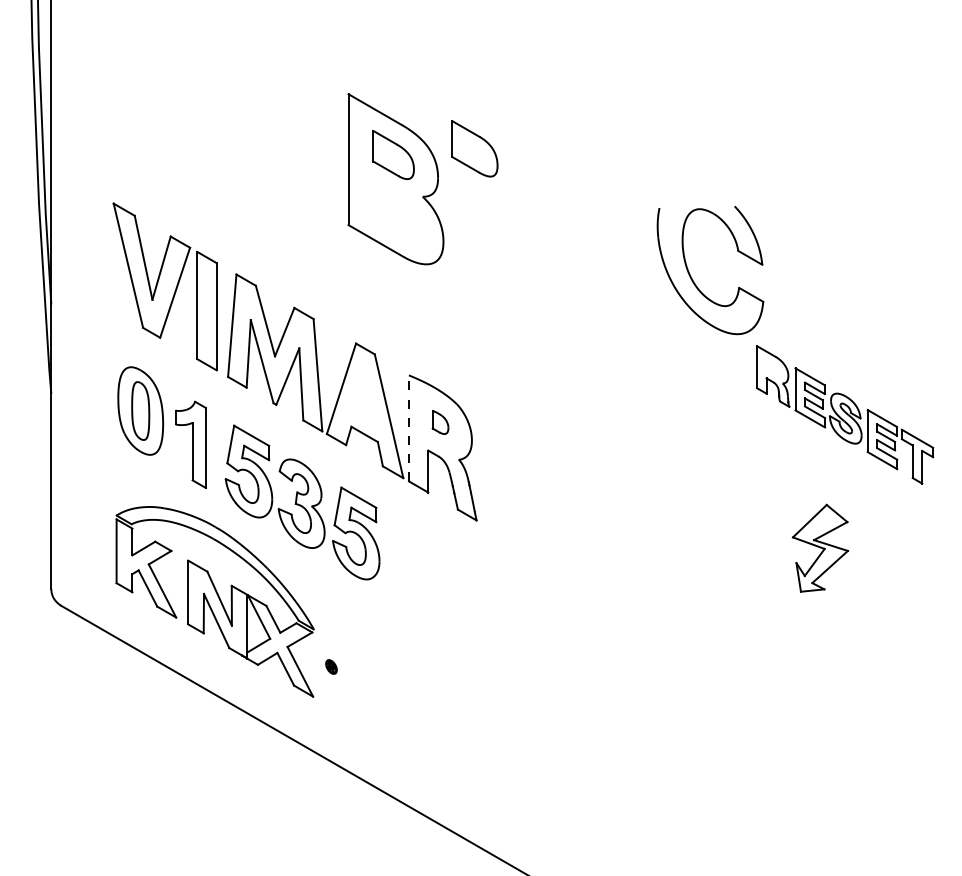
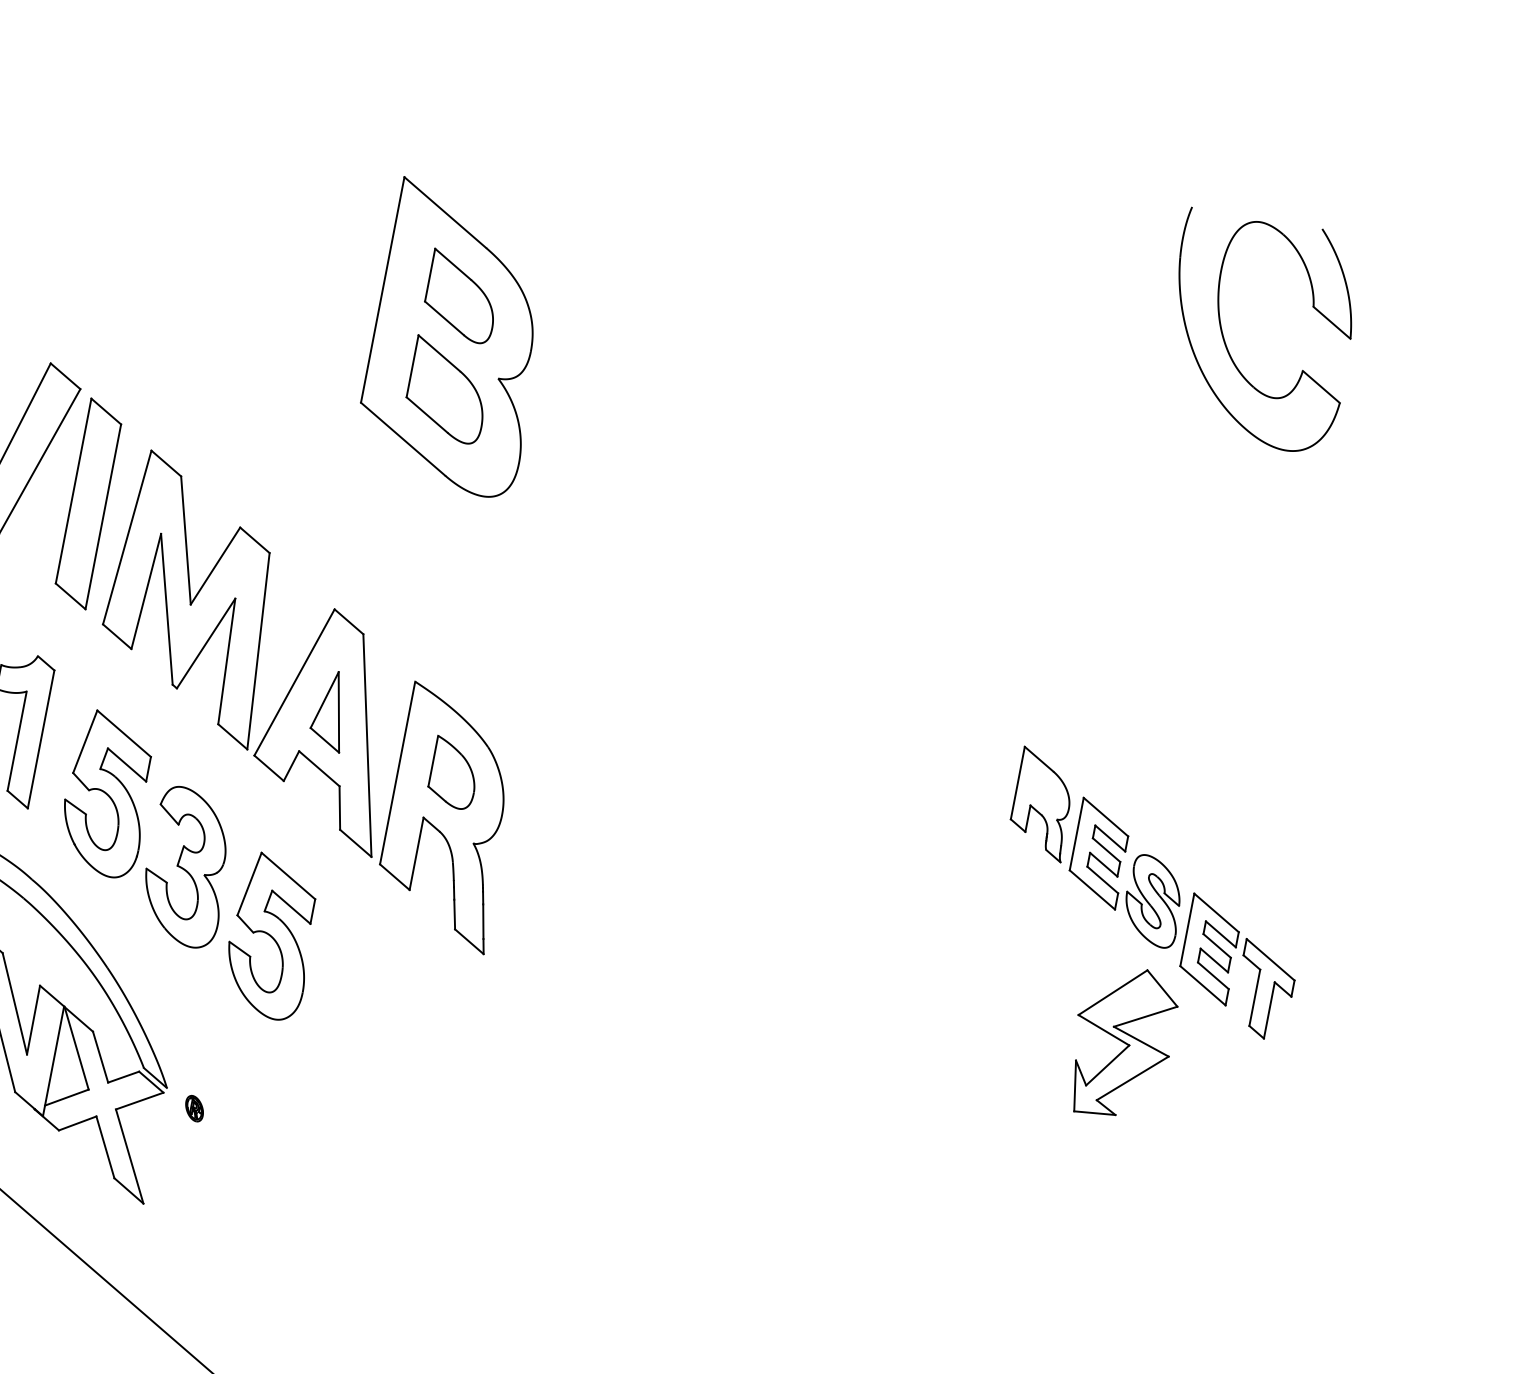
part: (474, 148) -> (447, 389), moved
part: (694, 281) -> (1228, 345), moved
part: (364, 400) -> (330, 710), added
part: (440, 422) -> (453, 773), size x1.67
line: (408, 428) -> (396, 773), dashed -> solid
part: (819, 547) -> (1120, 1041), moved
part: (331, 666) -> (194, 1107), moved

